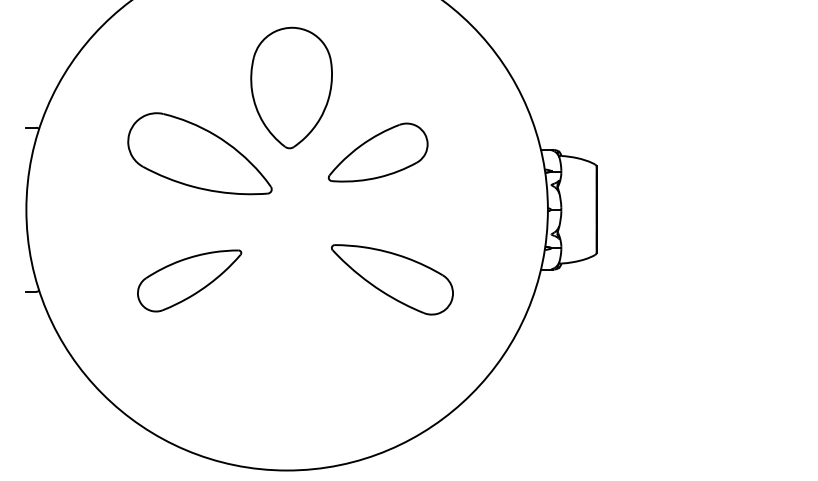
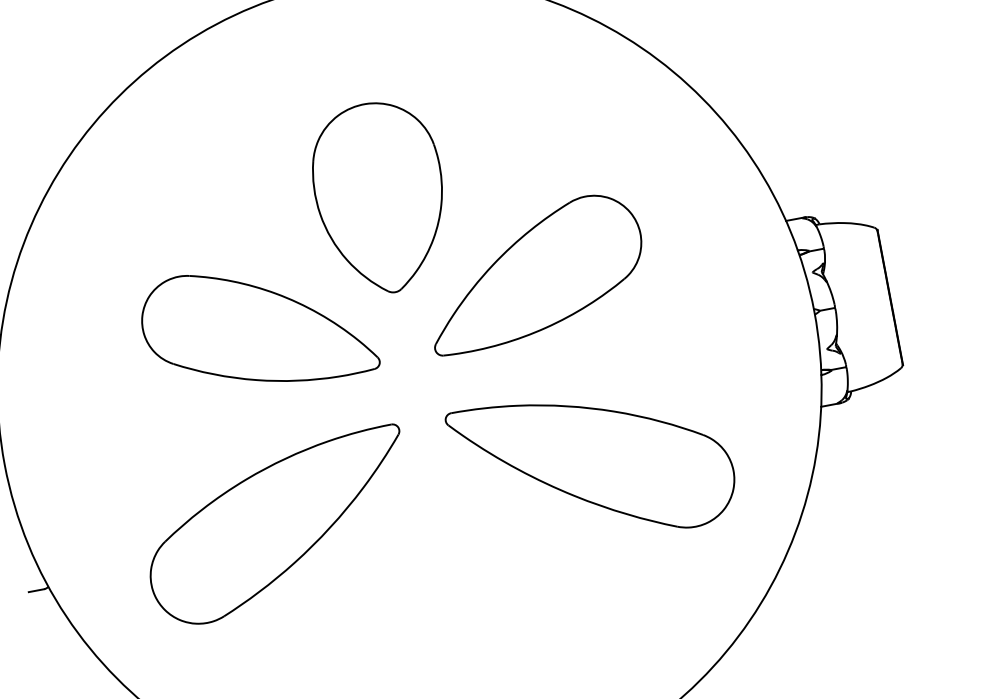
part: (377, 152) -> (533, 272), size x1.43
part: (392, 279) -> (593, 465), size x1.43
part: (189, 280) -> (278, 526), size x1.67

